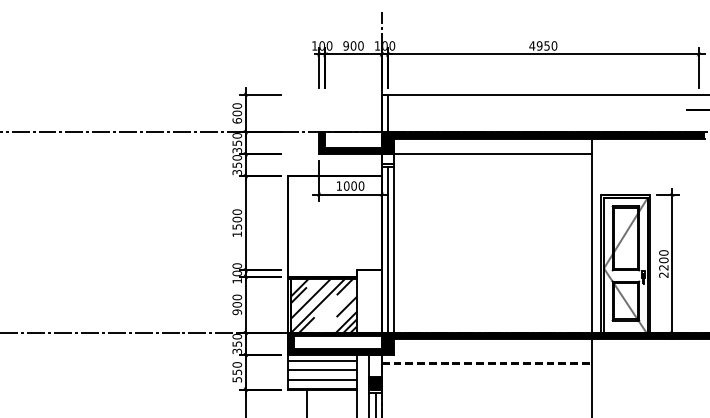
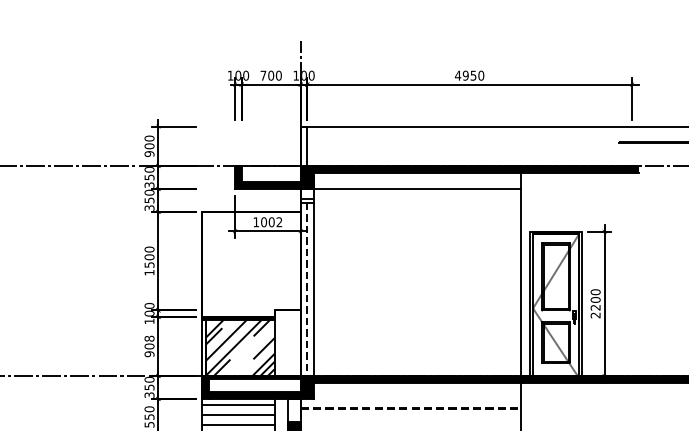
text: (345, 45) -> (262, 75), 900 -> 700
text: (237, 120) -> (149, 153), 600 -> 900
text: (361, 185) -> (279, 221), 1000 -> 1002
line: (388, 250) -> (307, 289), solid -> dashed
text: (236, 297) -> (148, 338), 900 -> 908

